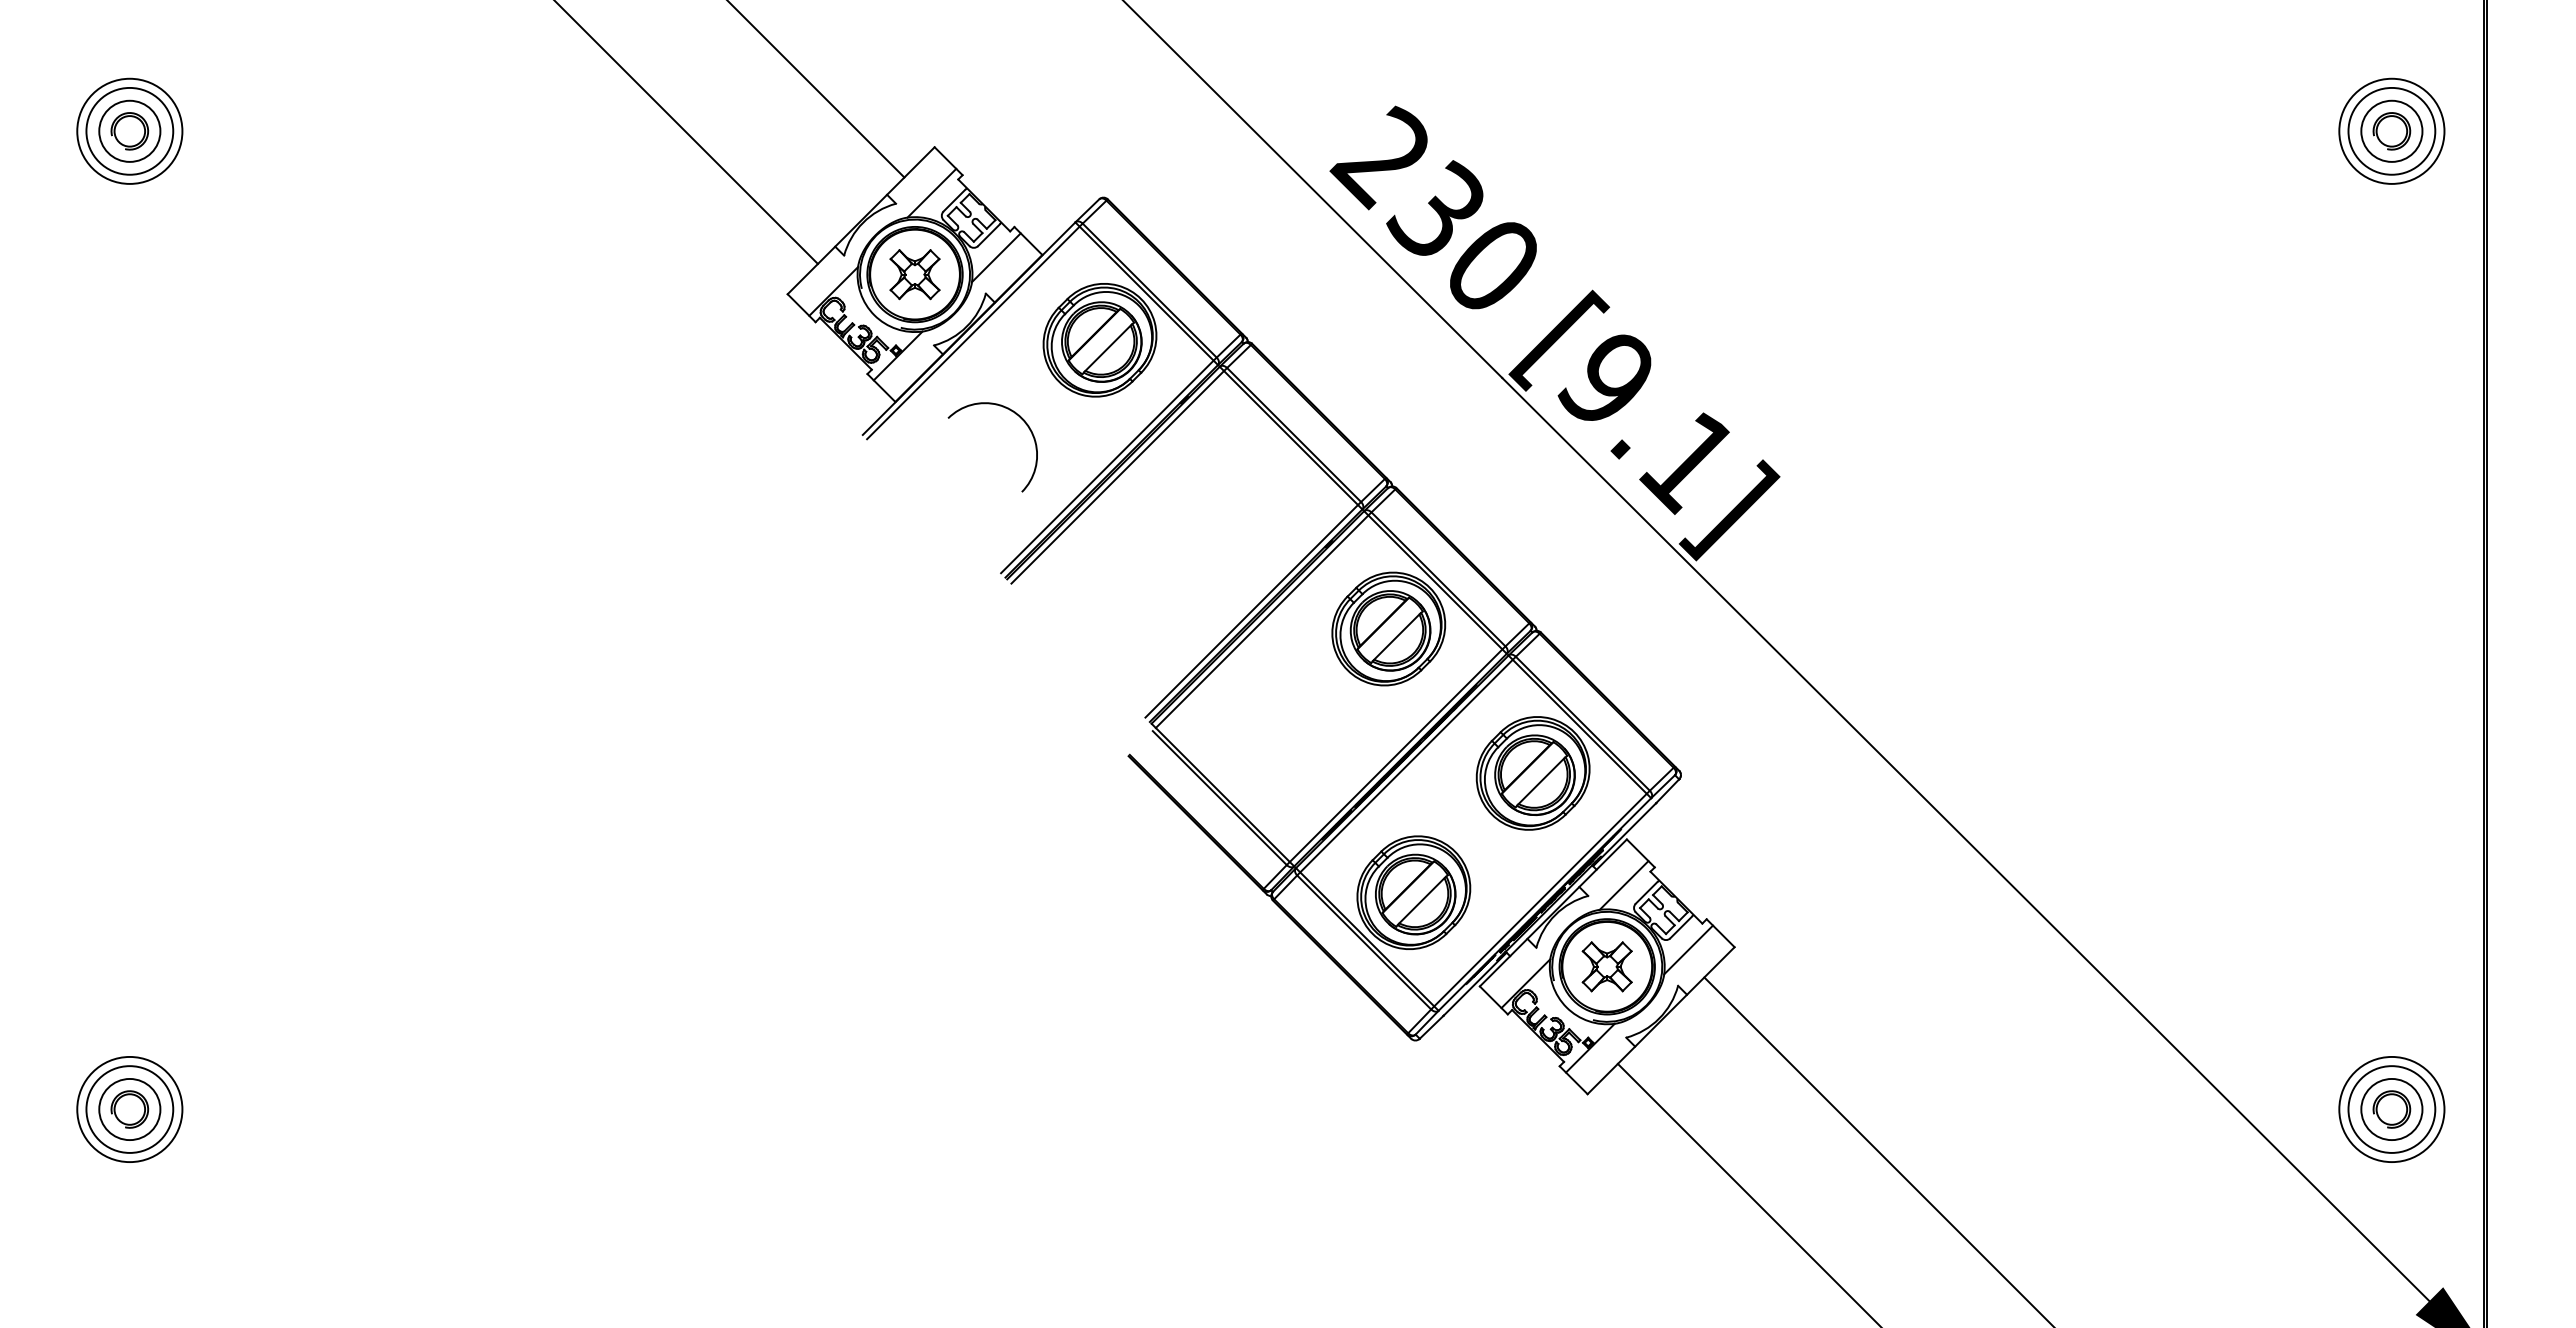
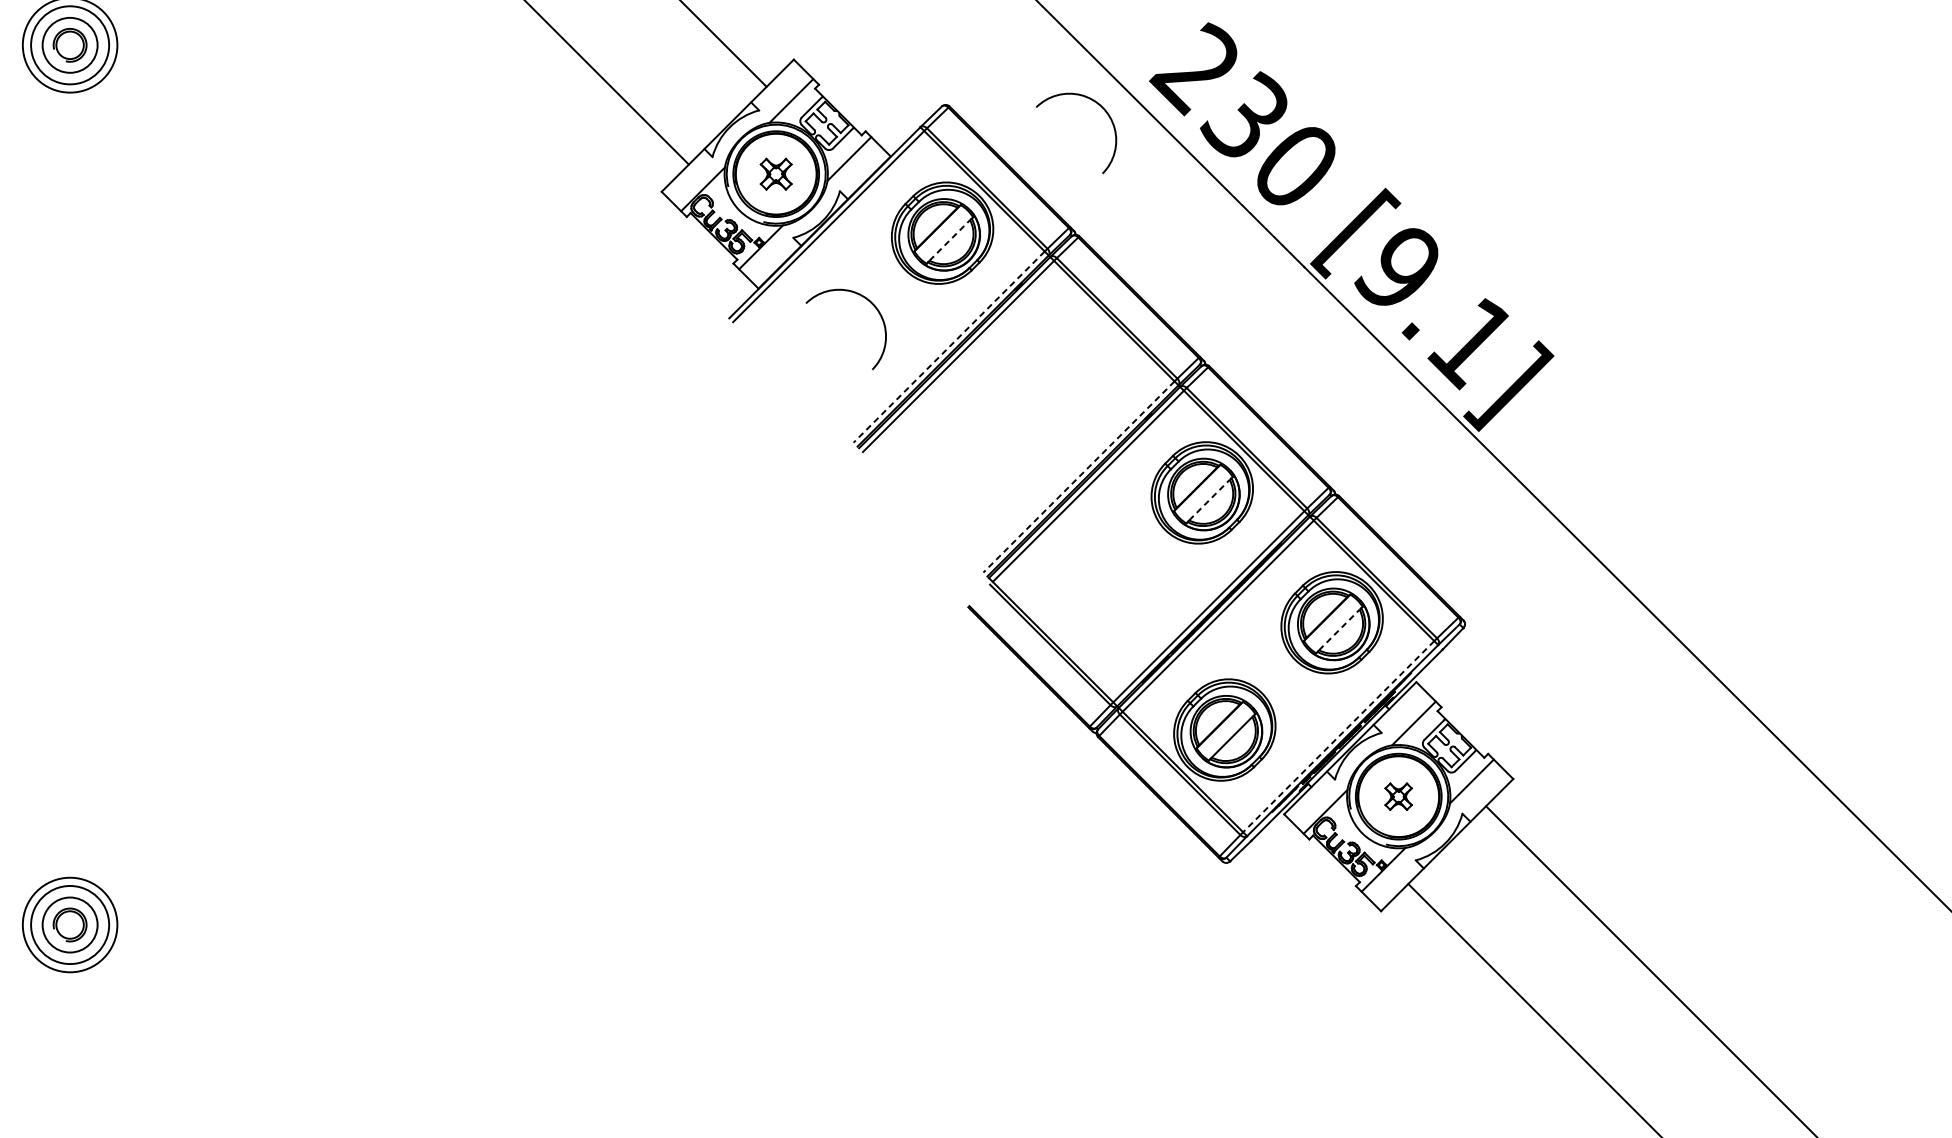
arc: (1271, 196) -> (1096, 103), added
part: (914, 274) -> (775, 174), size x0.7
line: (1108, 348) -> (950, 240), solid -> dashed
line: (1107, 467) -> (949, 347), solid -> dashed
line: (1251, 611) -> (1078, 477), solid -> dashed
line: (1396, 637) -> (1209, 500), solid -> dashed
line: (1541, 781) -> (1339, 630), solid -> dashed
line: (1540, 900) -> (1338, 737), solid -> dashed
part: (1606, 966) -> (1398, 796), size x0.6

